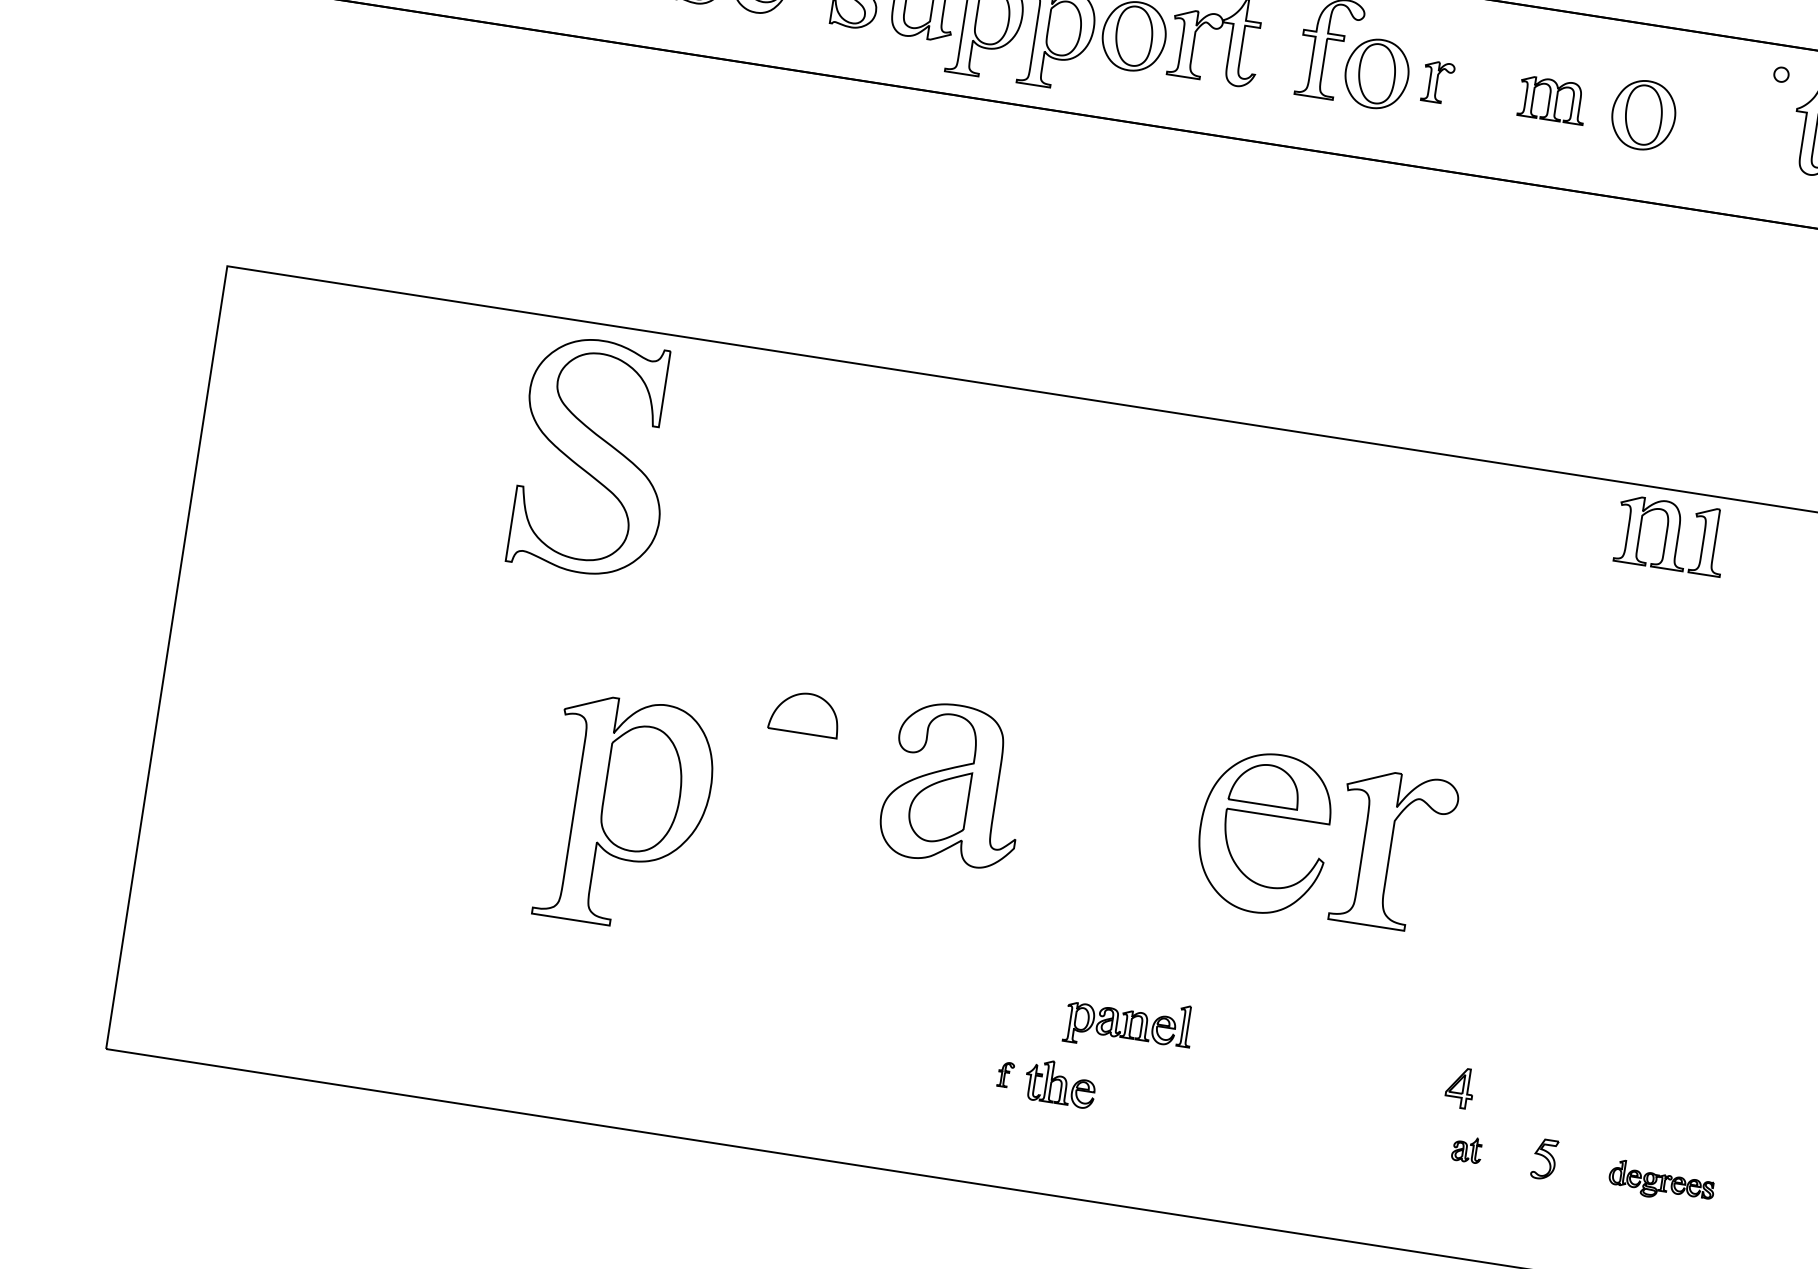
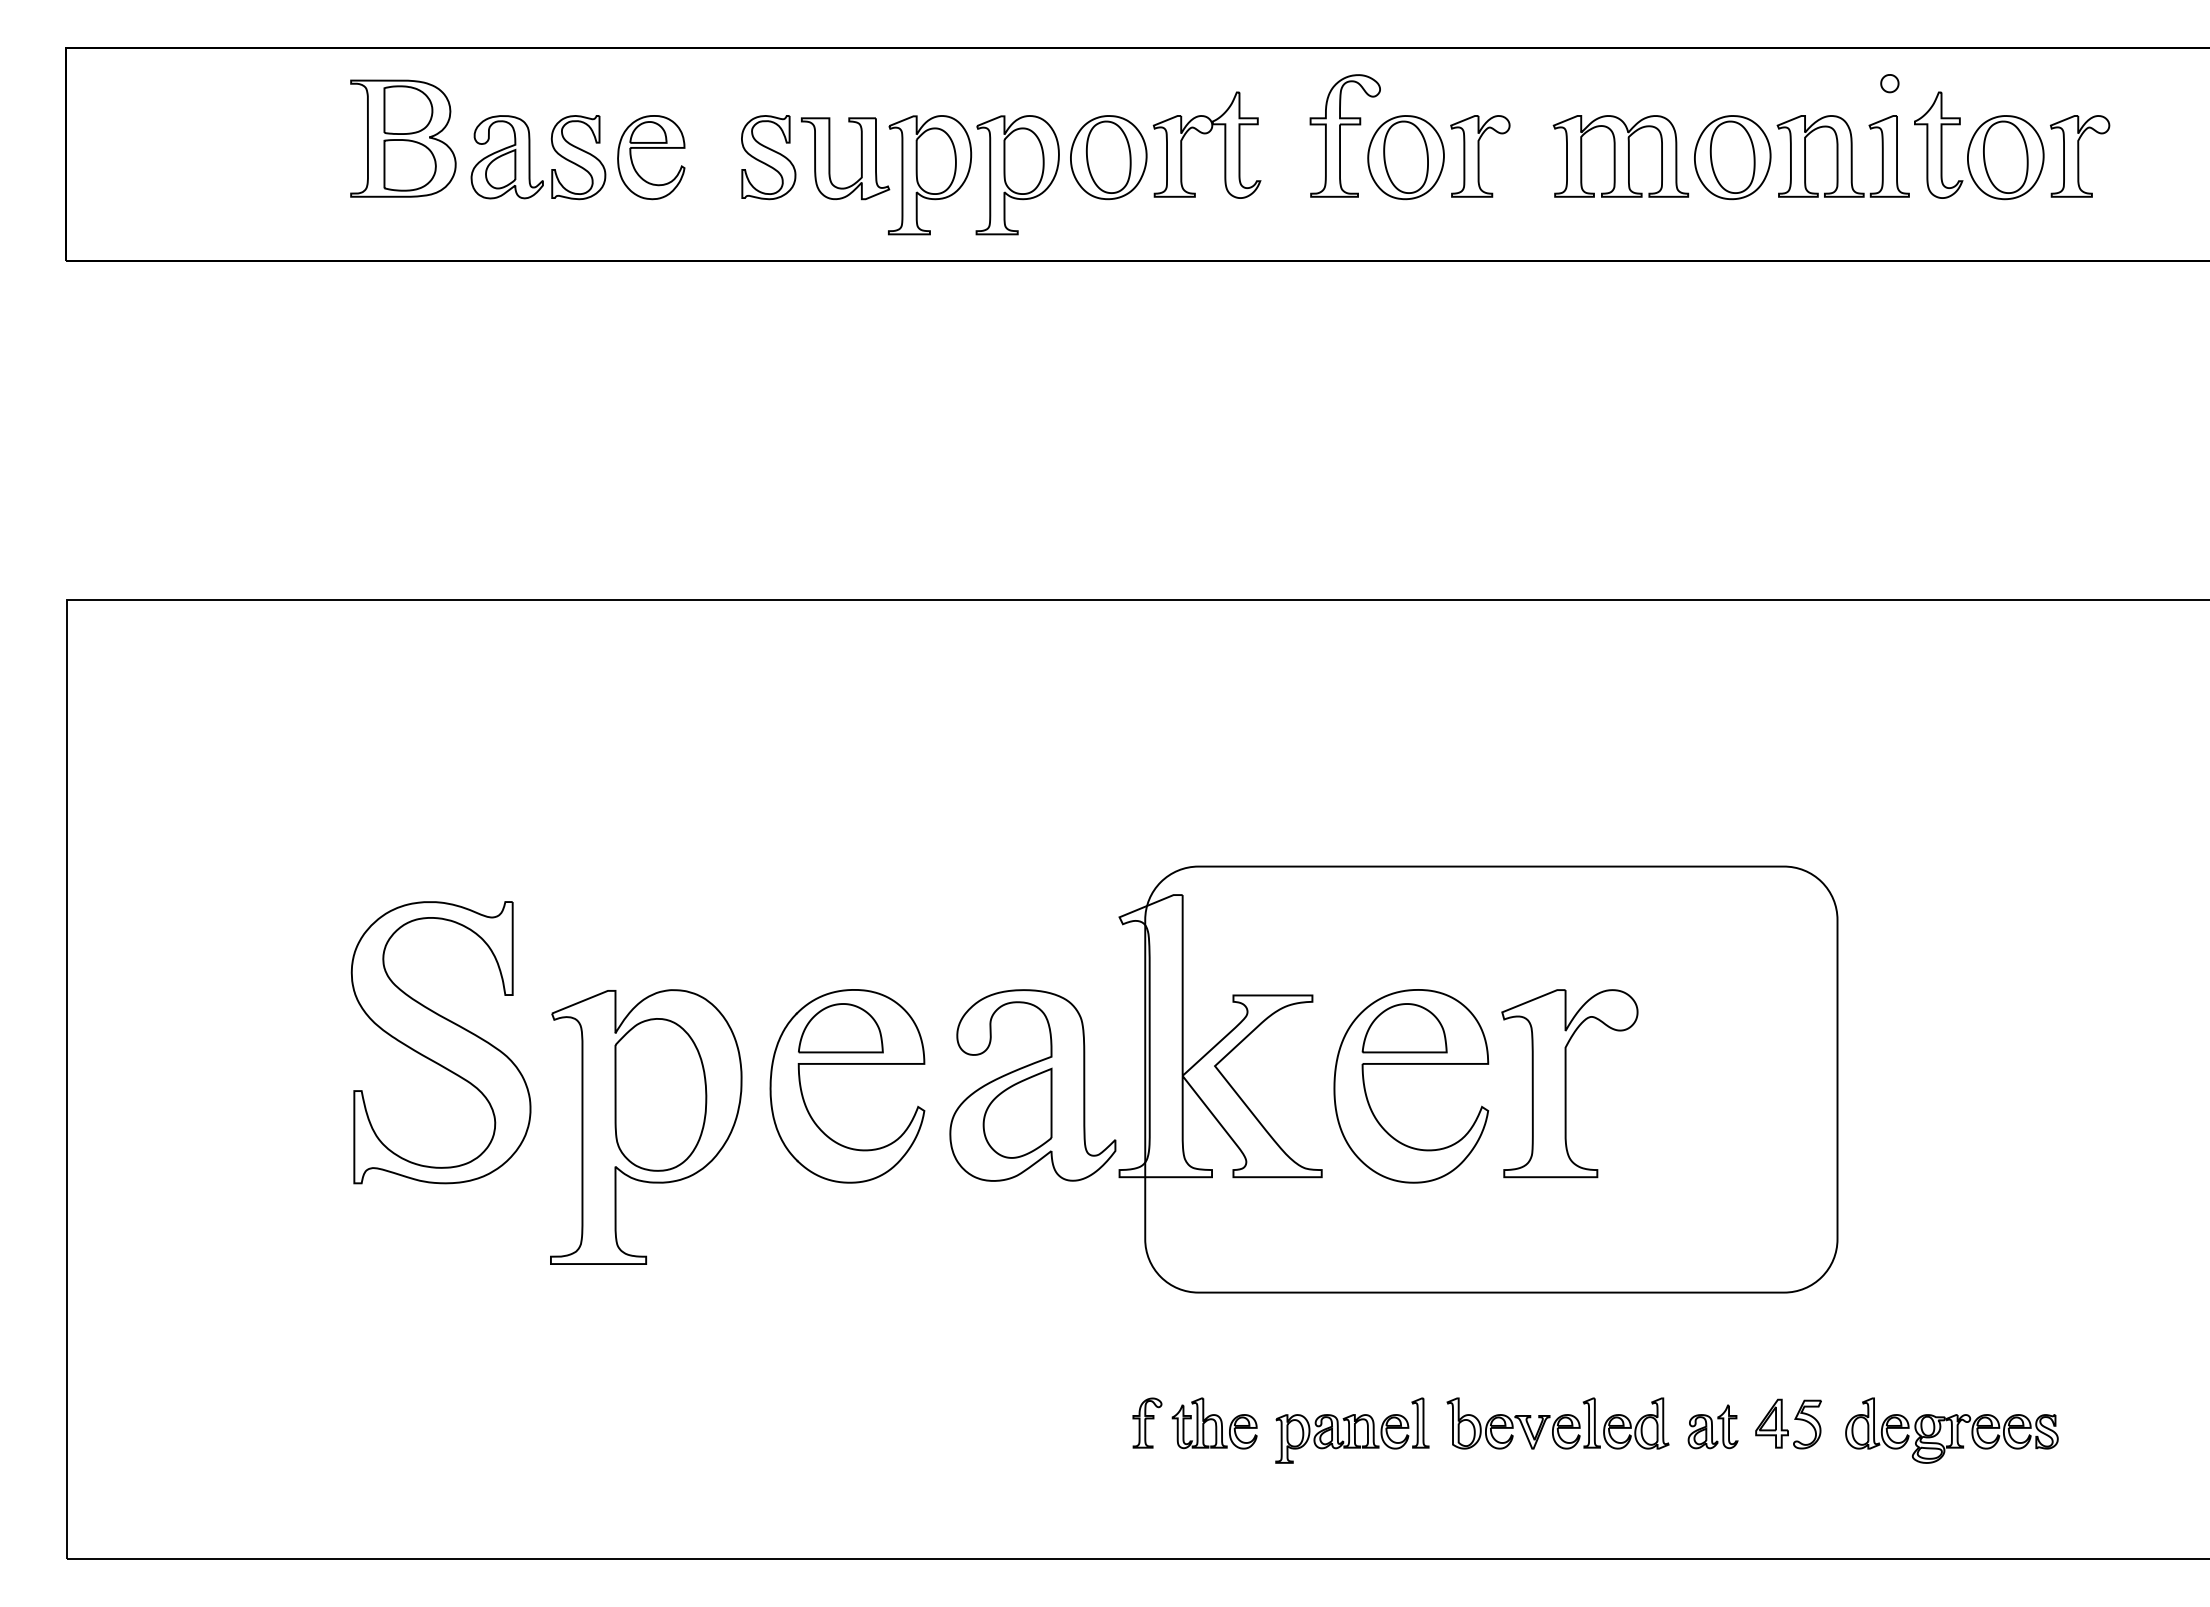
part: (1437, 82) -> (1480, 156), size x1.67
part: (1552, 100) -> (1620, 156), size x1.67
part: (593, 456) -> (440, 1042), moved
part: (1670, 535) -> (1842, 156), moved
part: (806, 744) -> (847, 1064), added
part: (627, 813) -> (646, 1126), moved
part: (1319, 836) -> (1478, 1079), added
part: (1129, 1023) -> (1352, 1430), moved
part: (1005, 1074) -> (1147, 1422), size x1.67
part: (1459, 1087) -> (1771, 1423), moved
part: (1340, 1126) -> (1557, 1423), added
part: (1466, 1148) -> (1712, 1426), size x1.43
part: (1661, 1182) -> (1951, 1430), size x1.67

